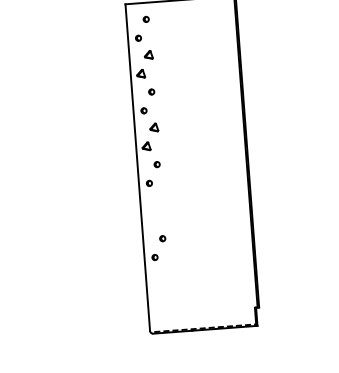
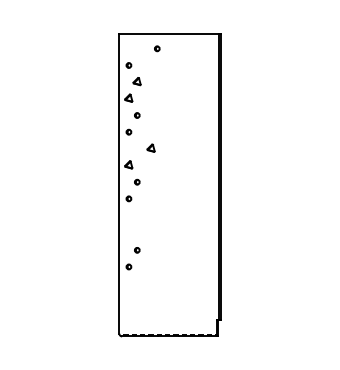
part: (146, 19) -> (157, 48), moved
part: (153, 126) -> (150, 147), moved

